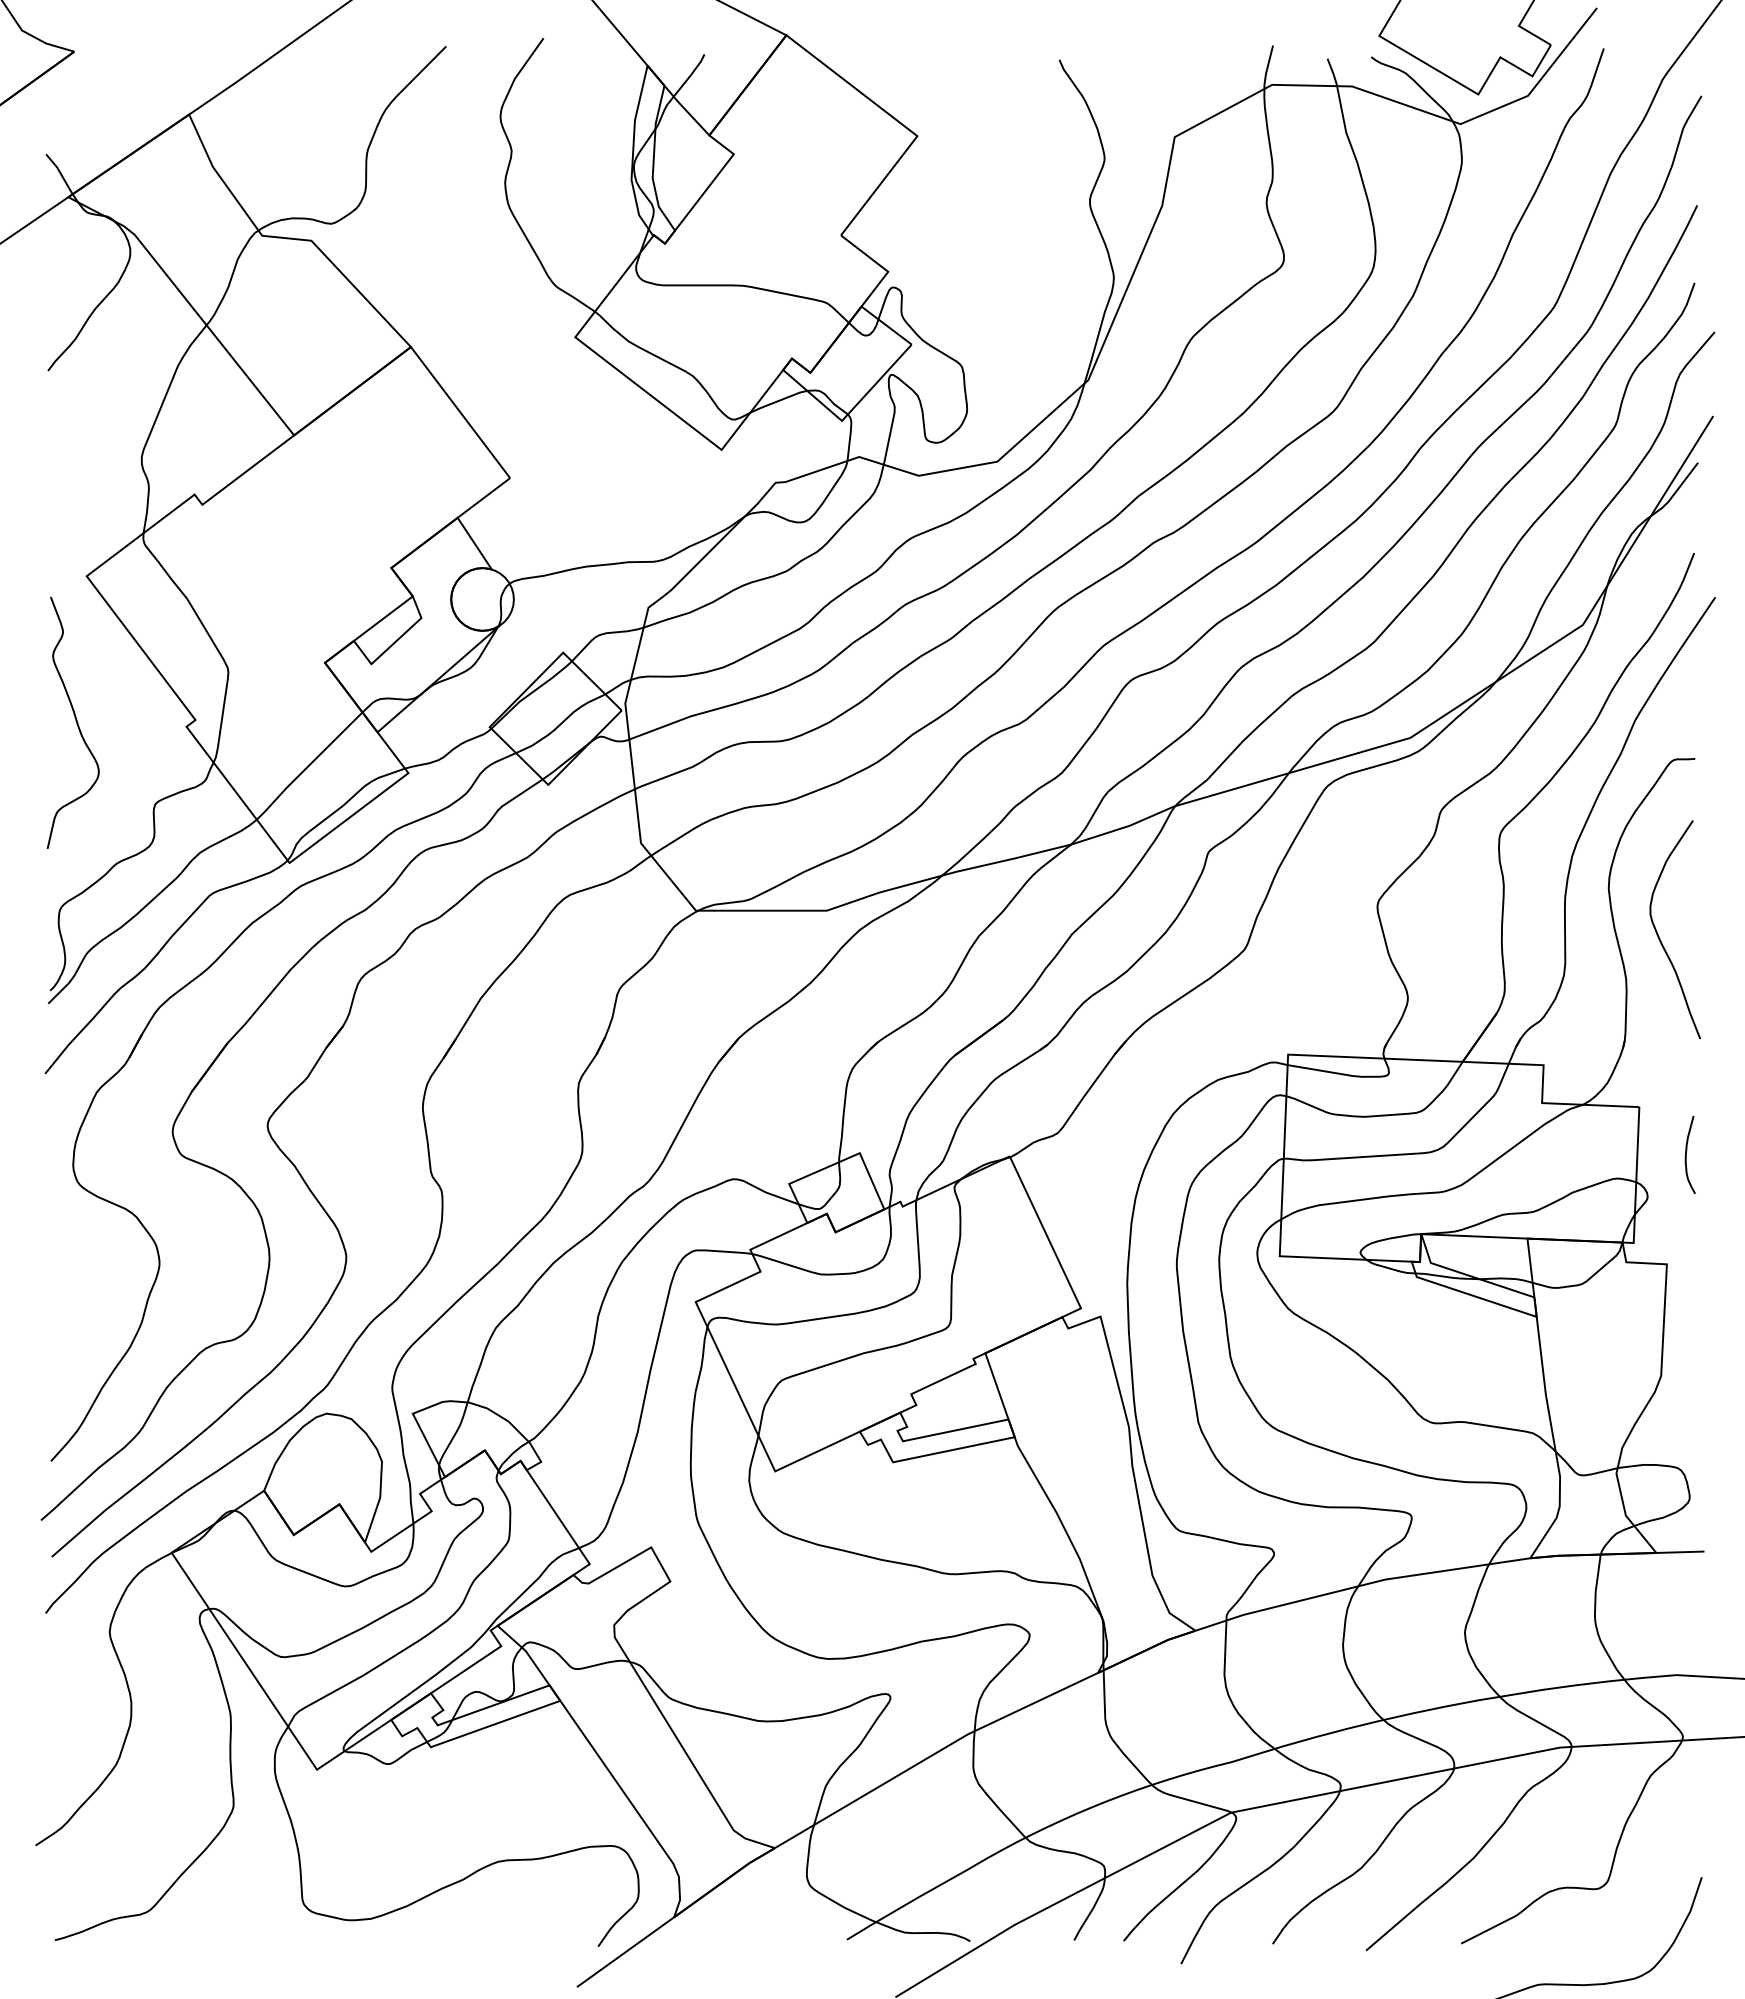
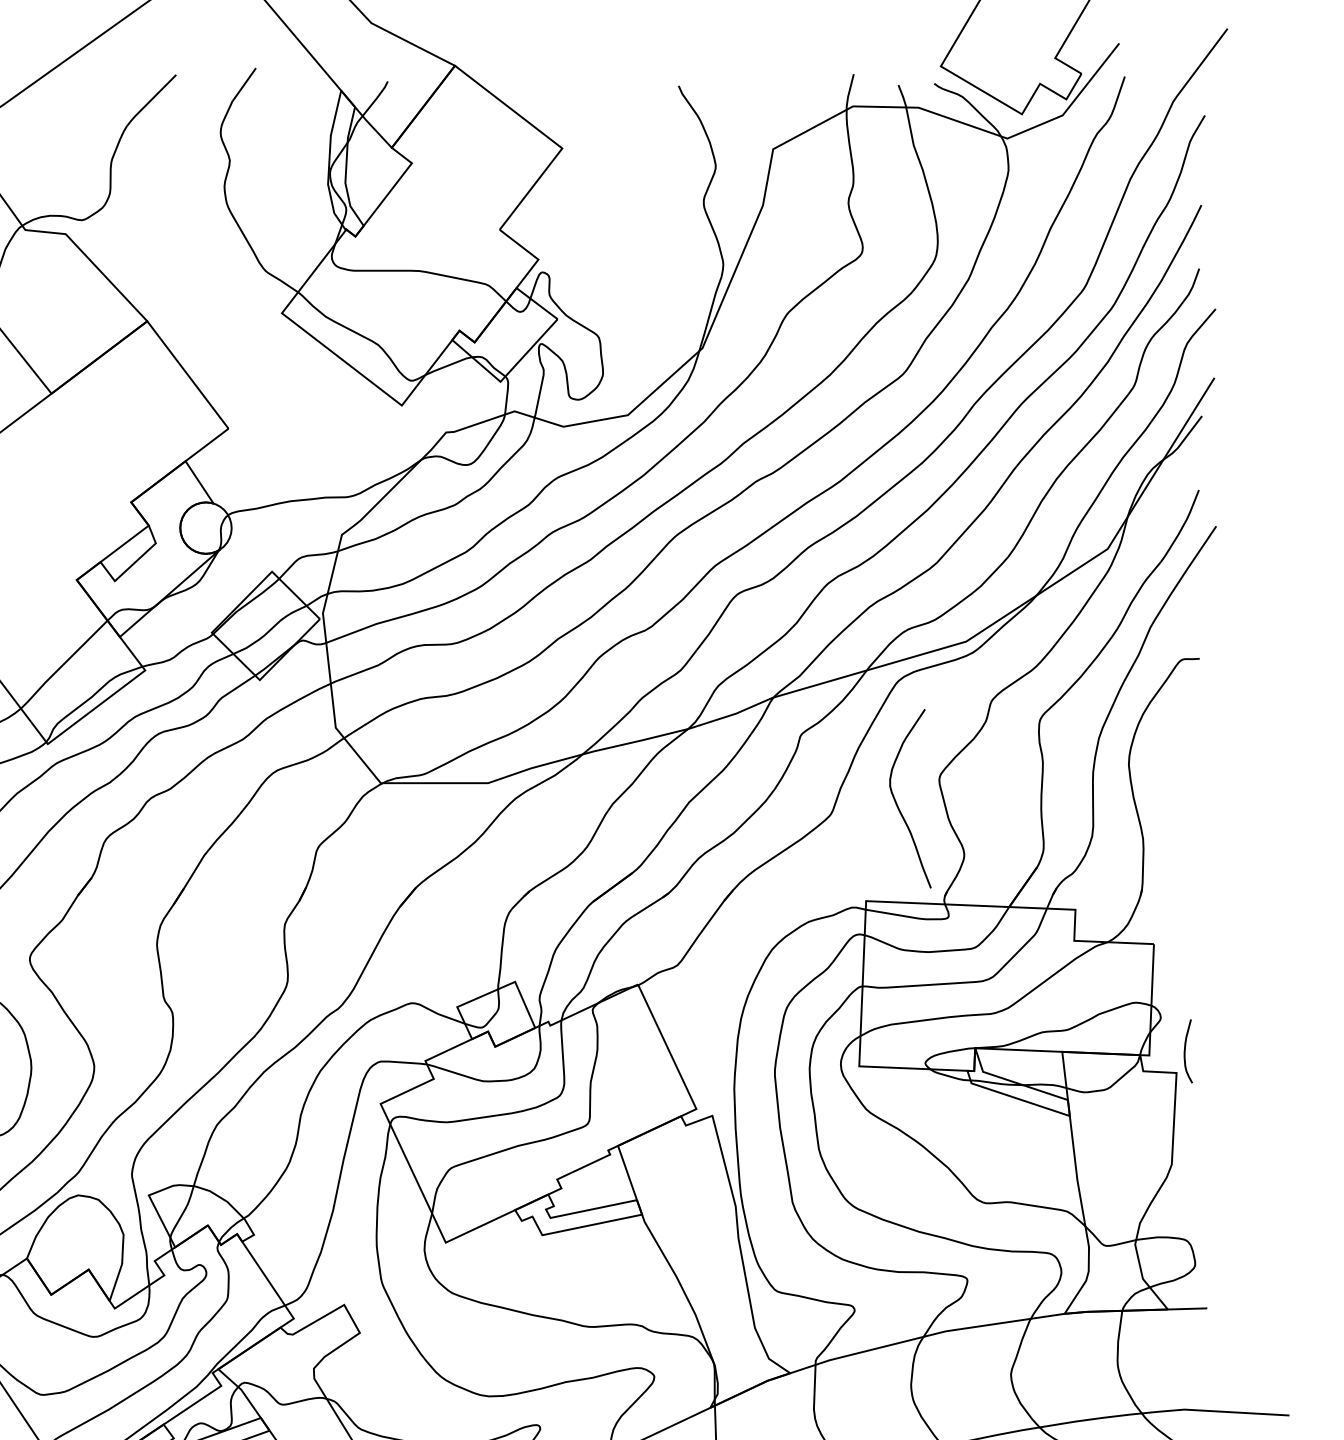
curve: (1658, 933) -> (896, 801), moved
curve: (1686, 1154) -> (1185, 1050), moved

